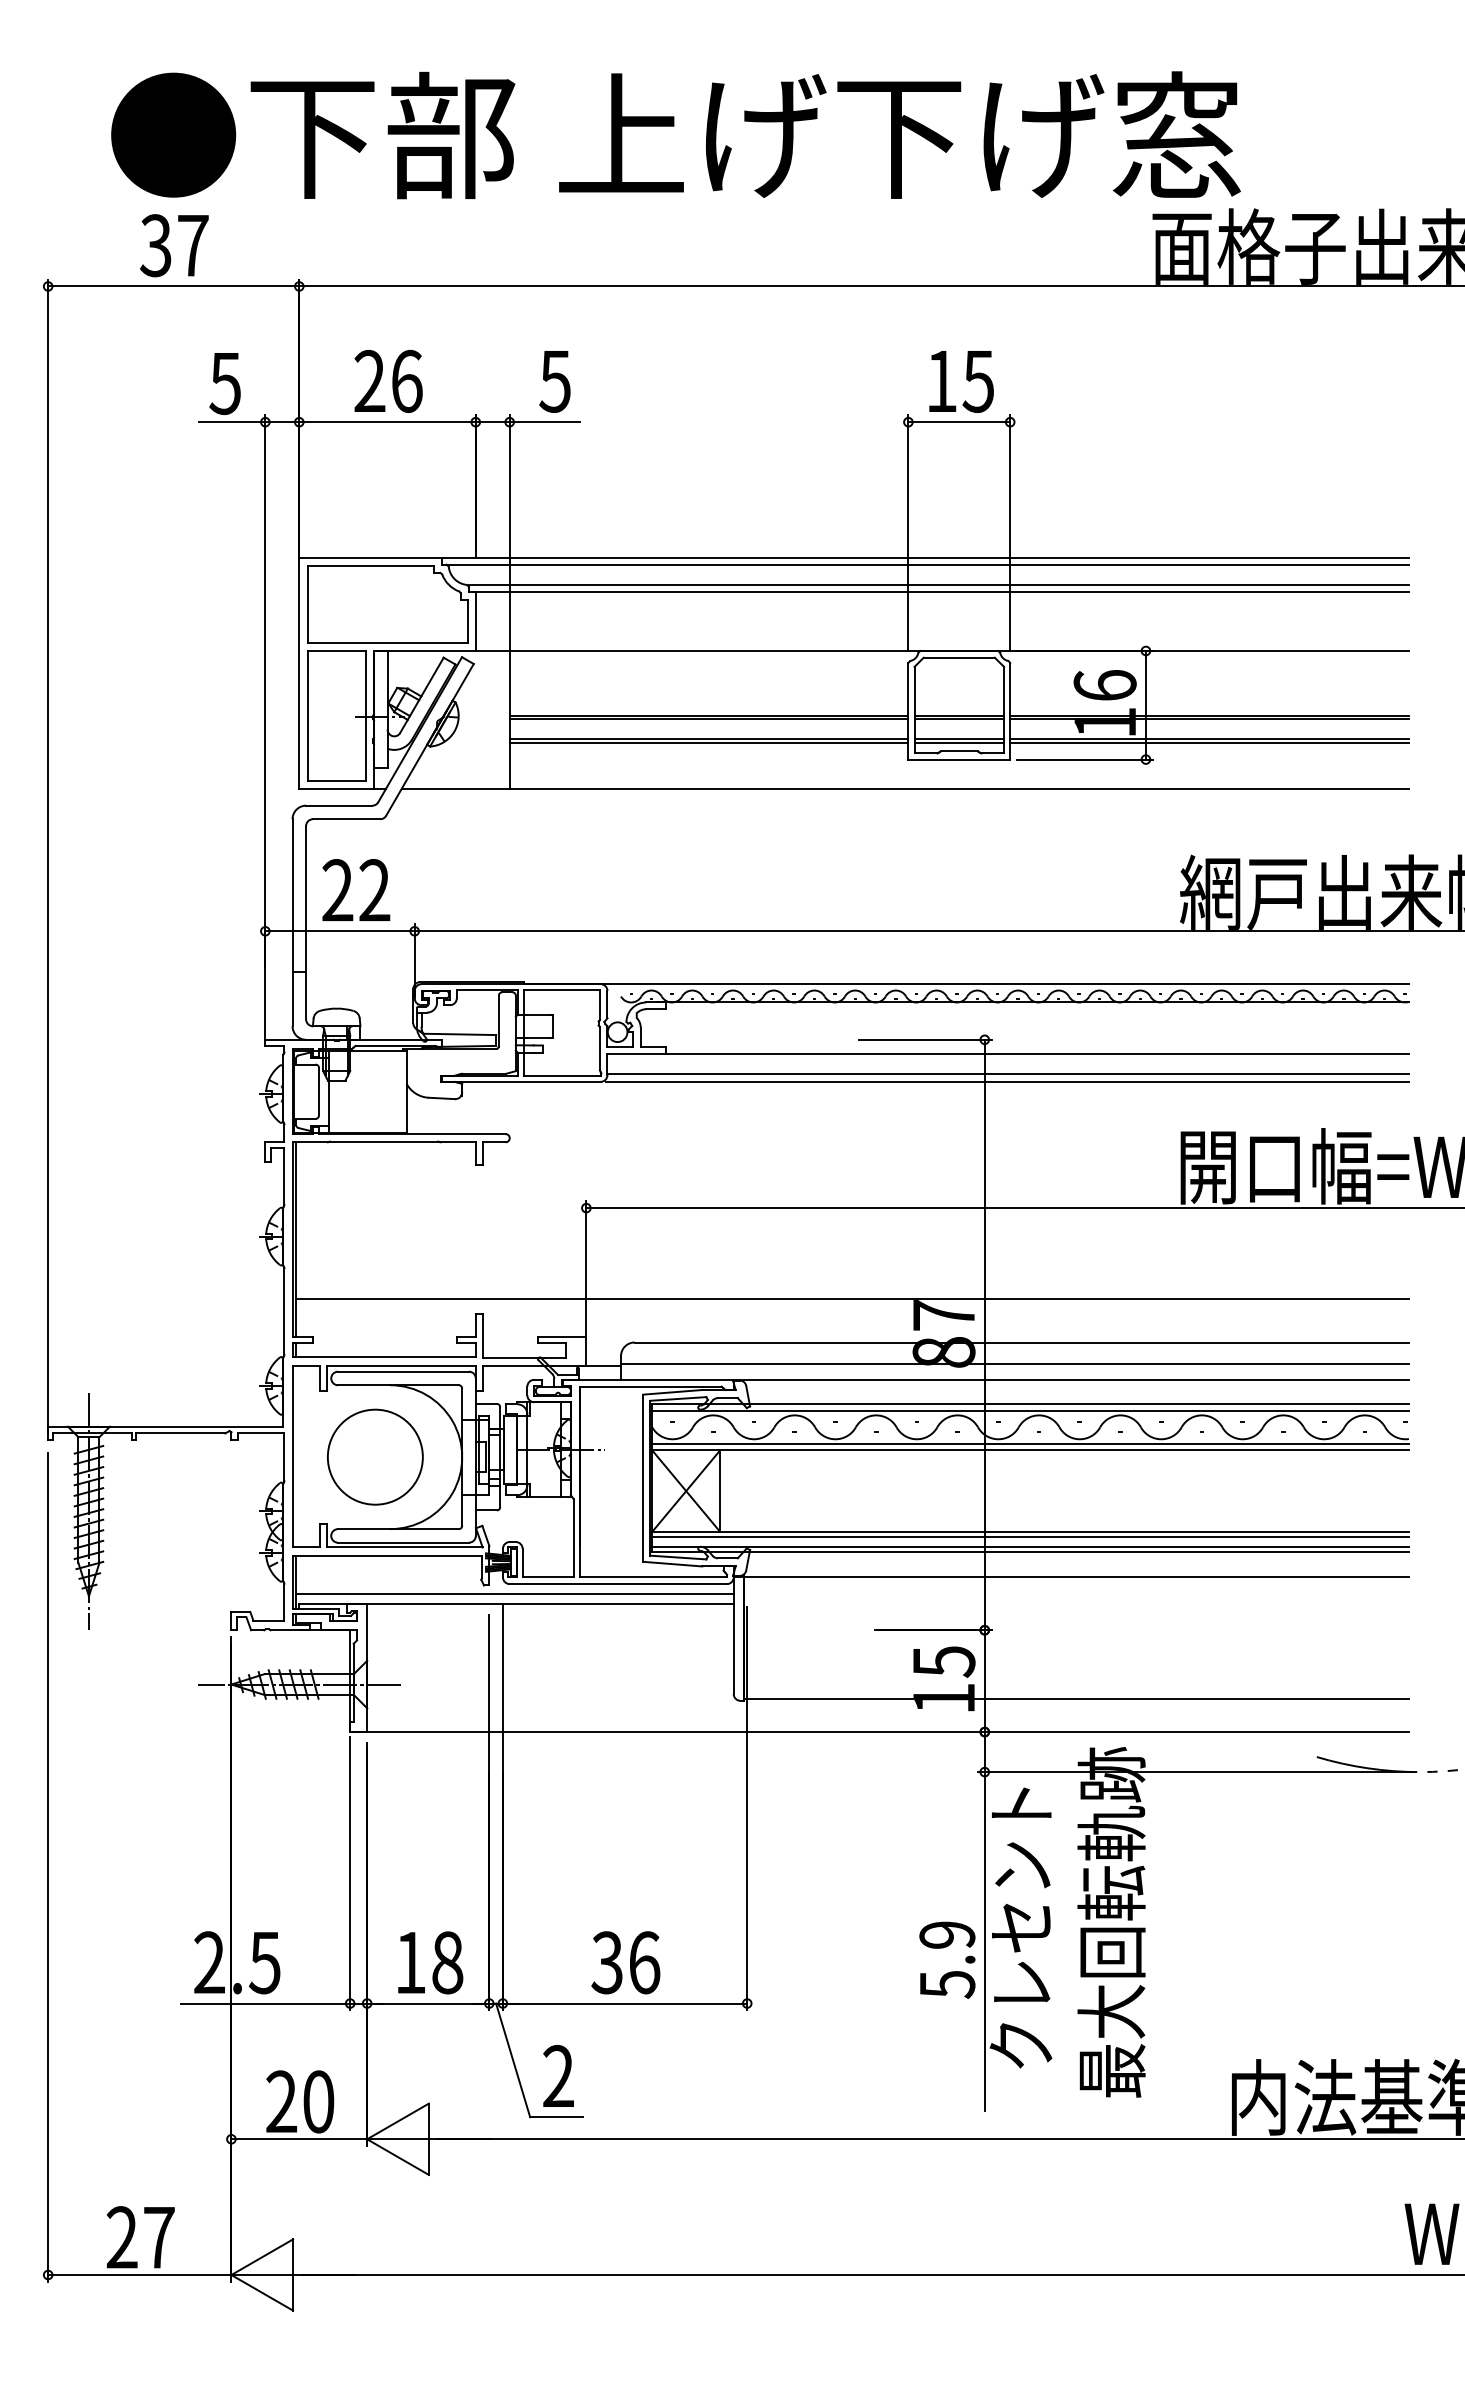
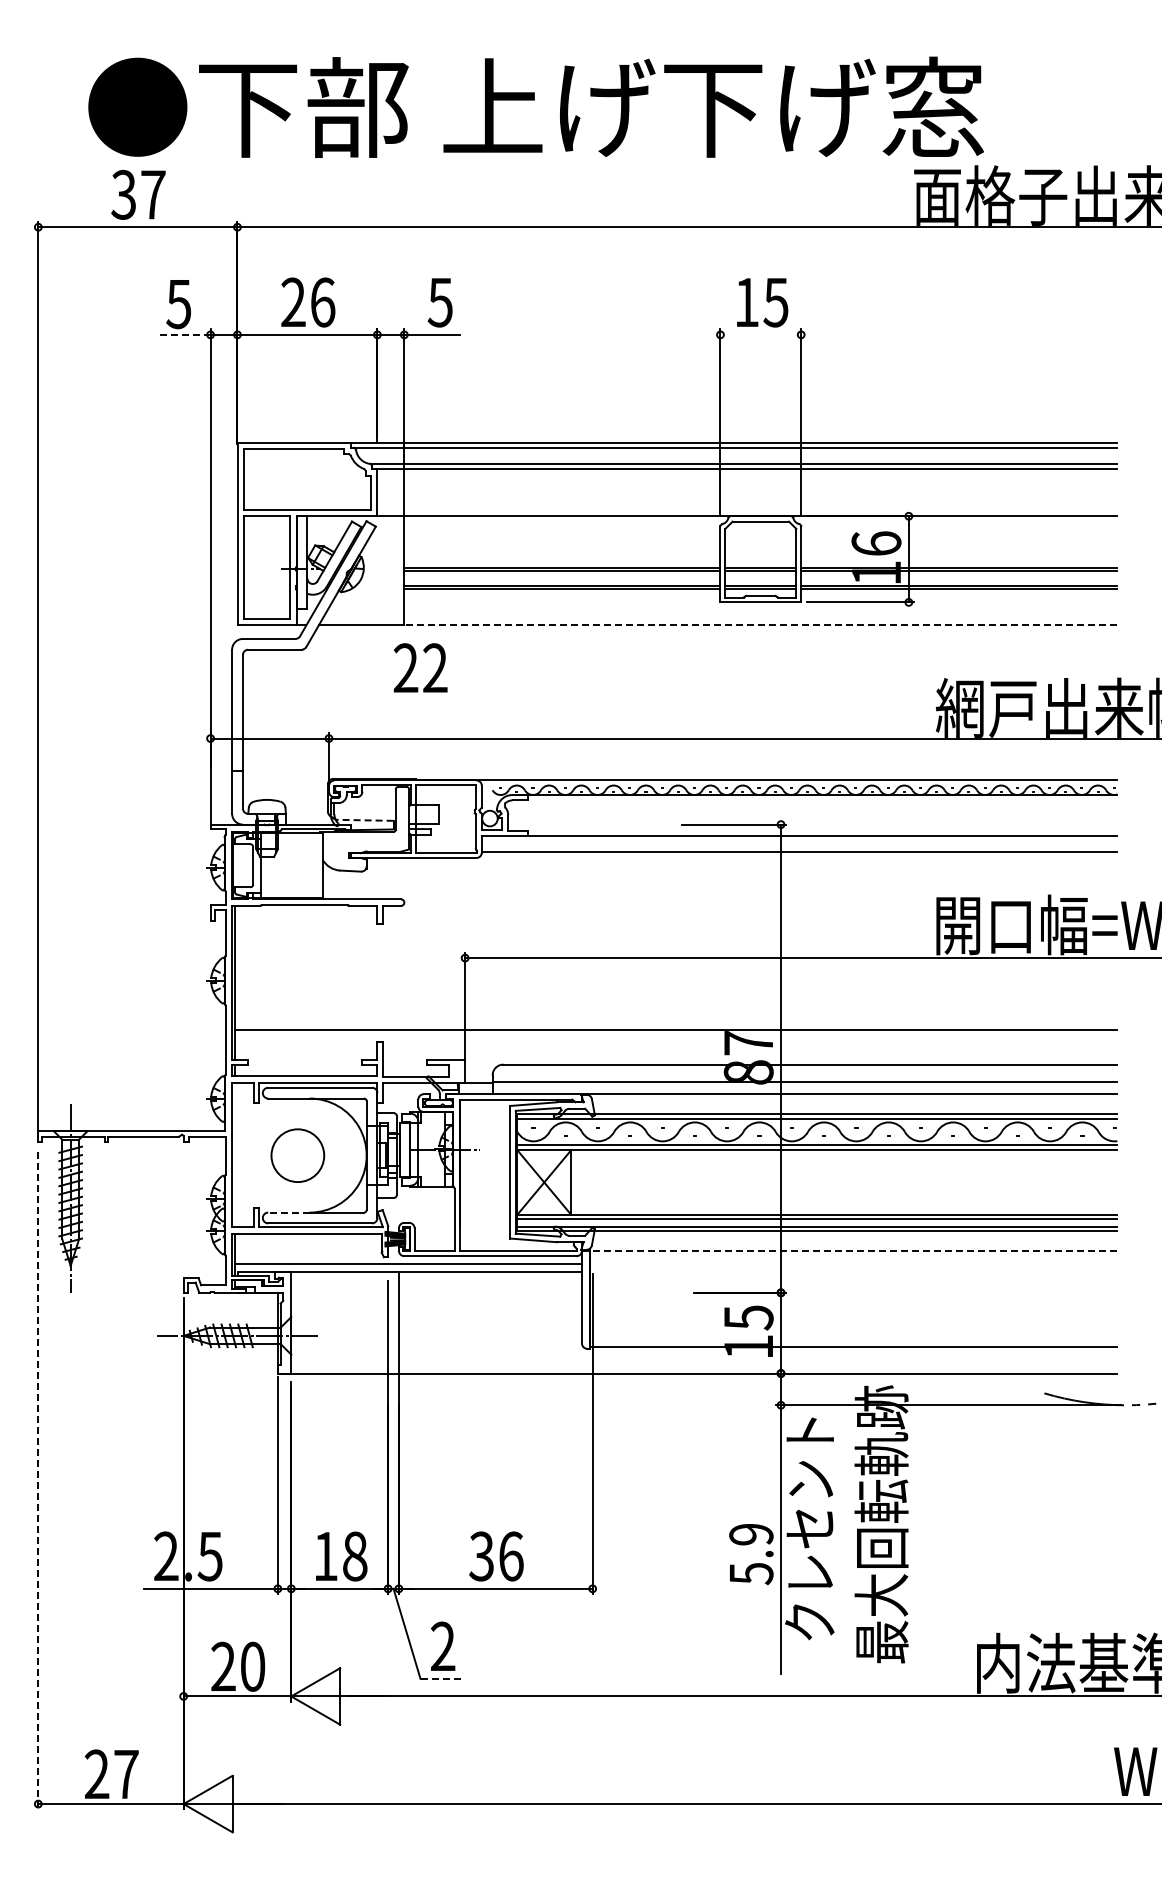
line: (231, 421) -> (183, 334), solid -> dashed
line: (958, 421) -> (760, 334), removed
line: (958, 788) -> (760, 625), solid -> dashed
text: (356, 889) -> (420, 667), moved
line: (459, 1034) -> (364, 820), solid -> dashed
line: (1006, 1081) -> (798, 857), removed
circle: (374, 1457) -> (297, 1155), size x0.7
line: (363, 1528) -> (288, 1212), solid -> dashed
line: (1071, 1576) -> (849, 1250), solid -> dashed
line: (48, 1868) -> (38, 1481), solid -> dashed
line: (556, 2116) -> (441, 1678), solid -> dashed

